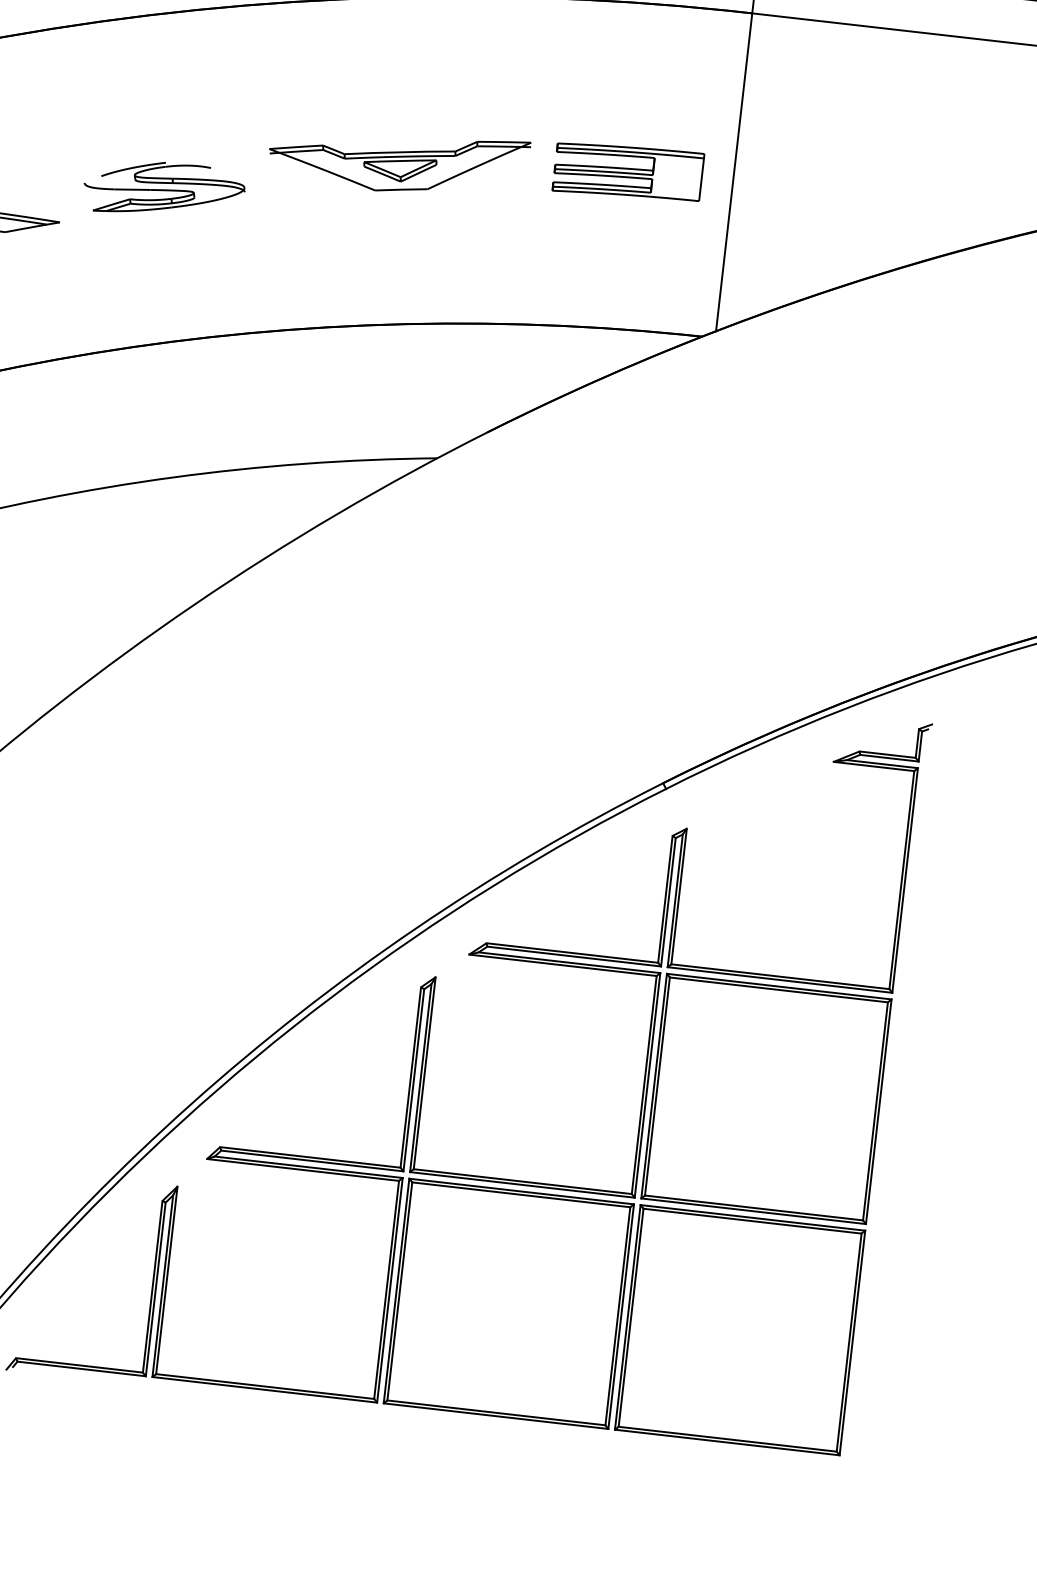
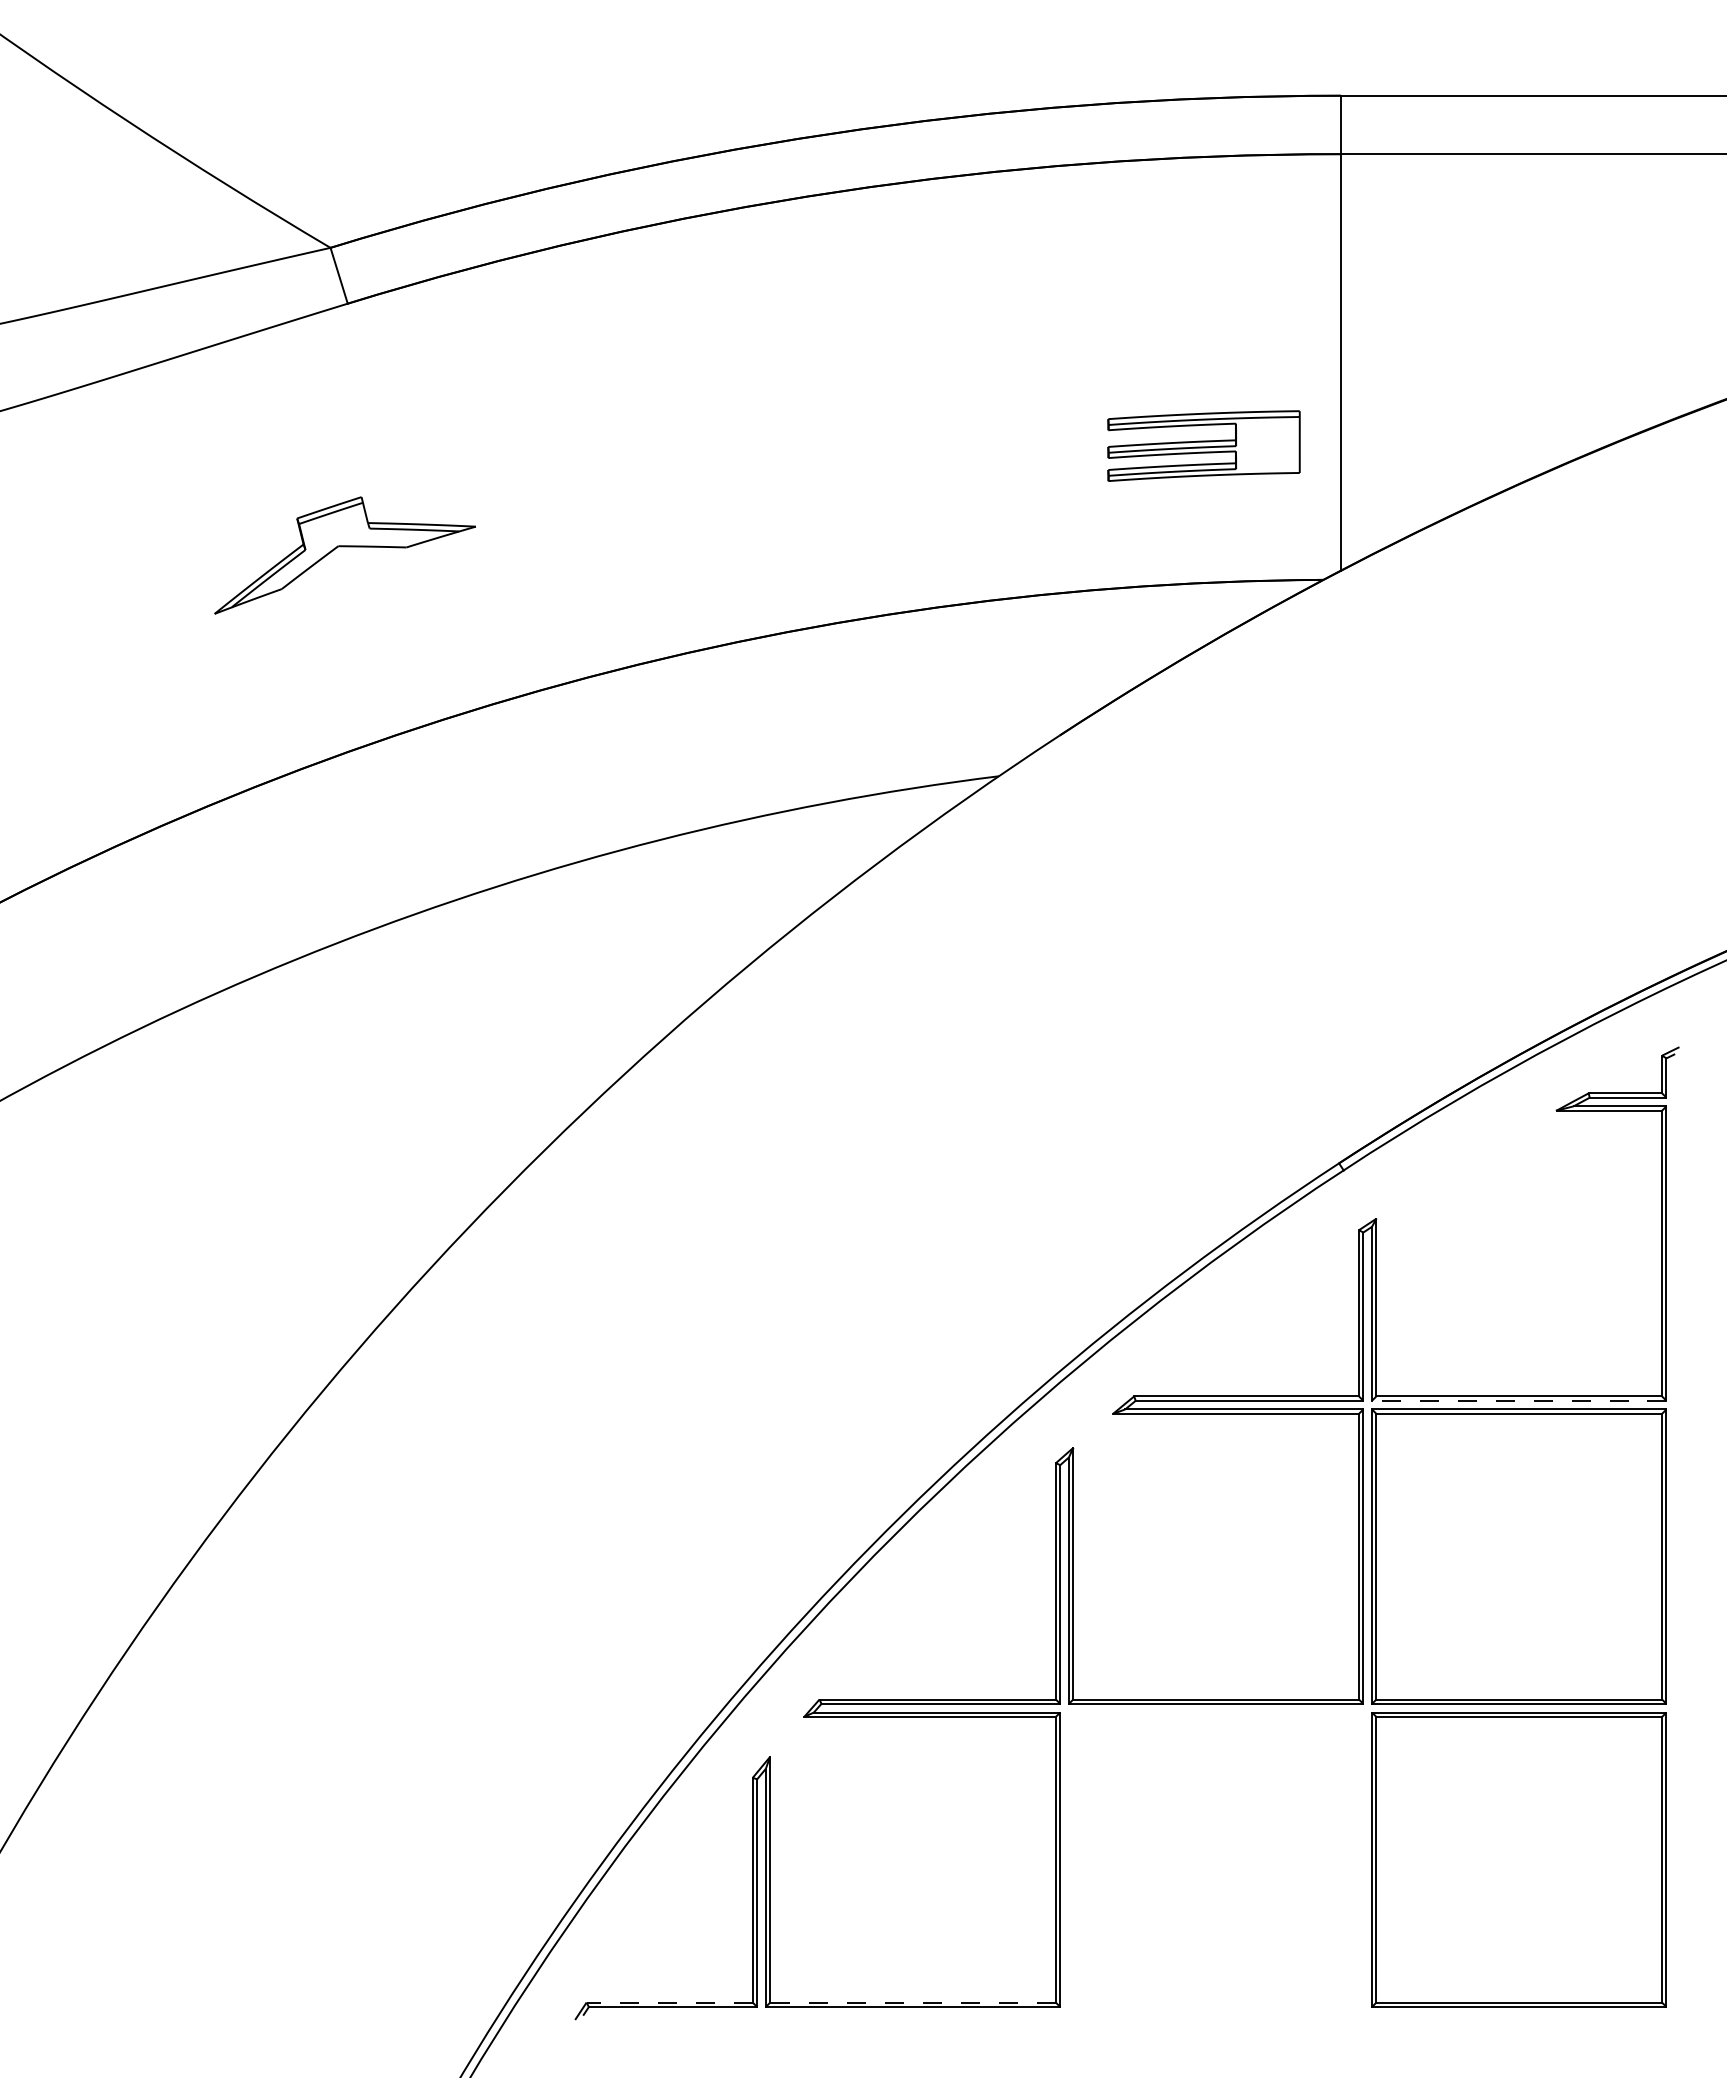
part: (399, 160) -> (905, 396), removed
part: (628, 171) -> (1203, 445), moved
part: (164, 190) -> (606, 469), removed
line: (779, 979) -> (1518, 1400), solid -> dashed
part: (508, 1303) -> (1215, 1859), removed
line: (79, 1365) -> (669, 2002), solid -> dashed
line: (265, 1386) -> (913, 2002), solid -> dashed

